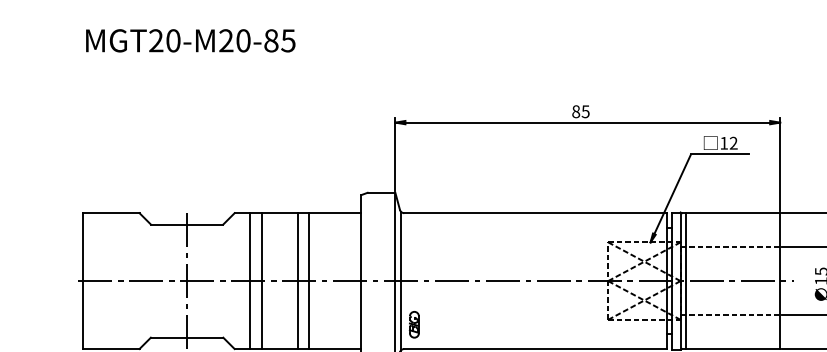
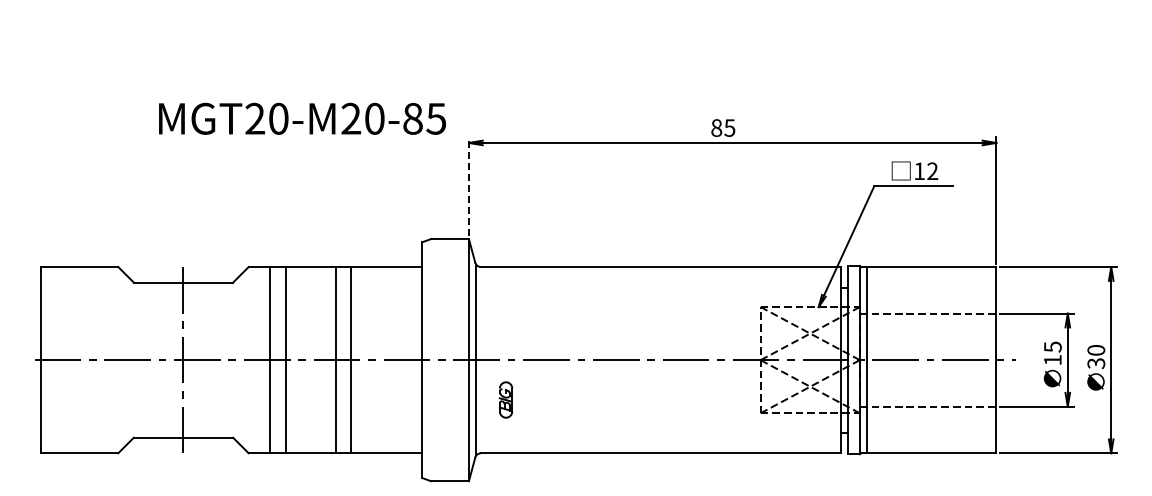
text: (190, 40) -> (302, 118), moved
line: (395, 154) -> (468, 186), solid -> dashed
part: (414, 324) -> (505, 399), moved

